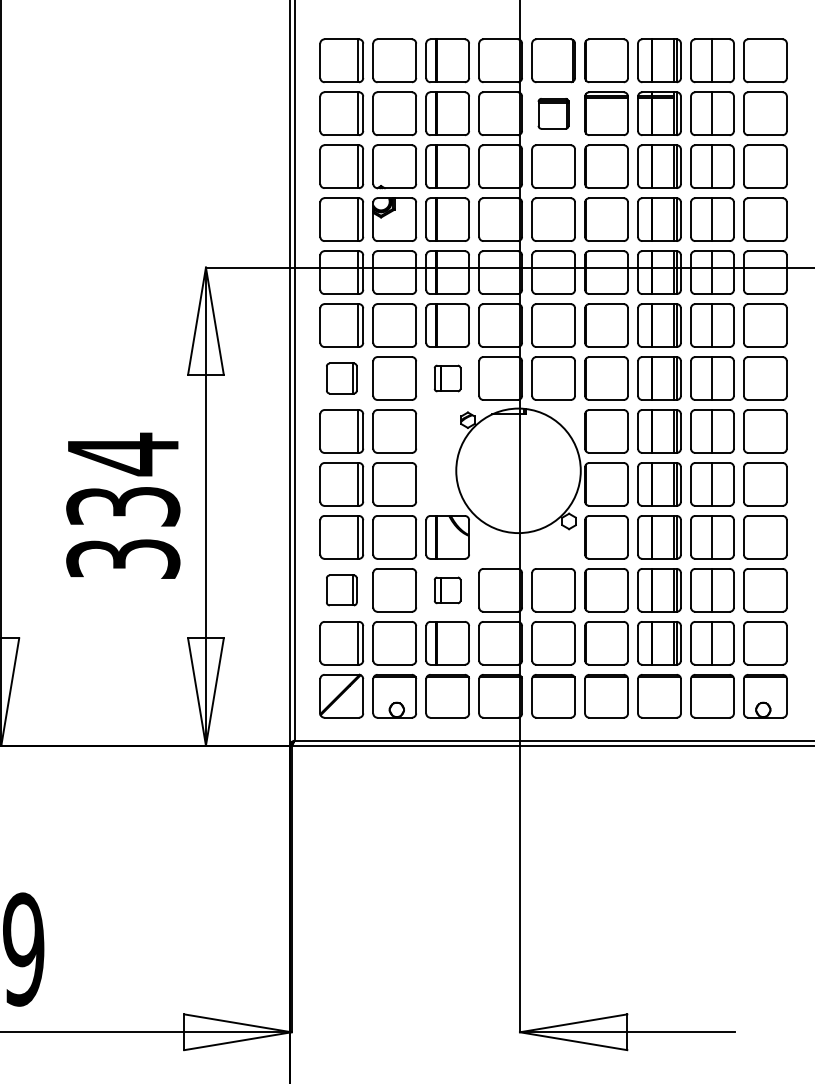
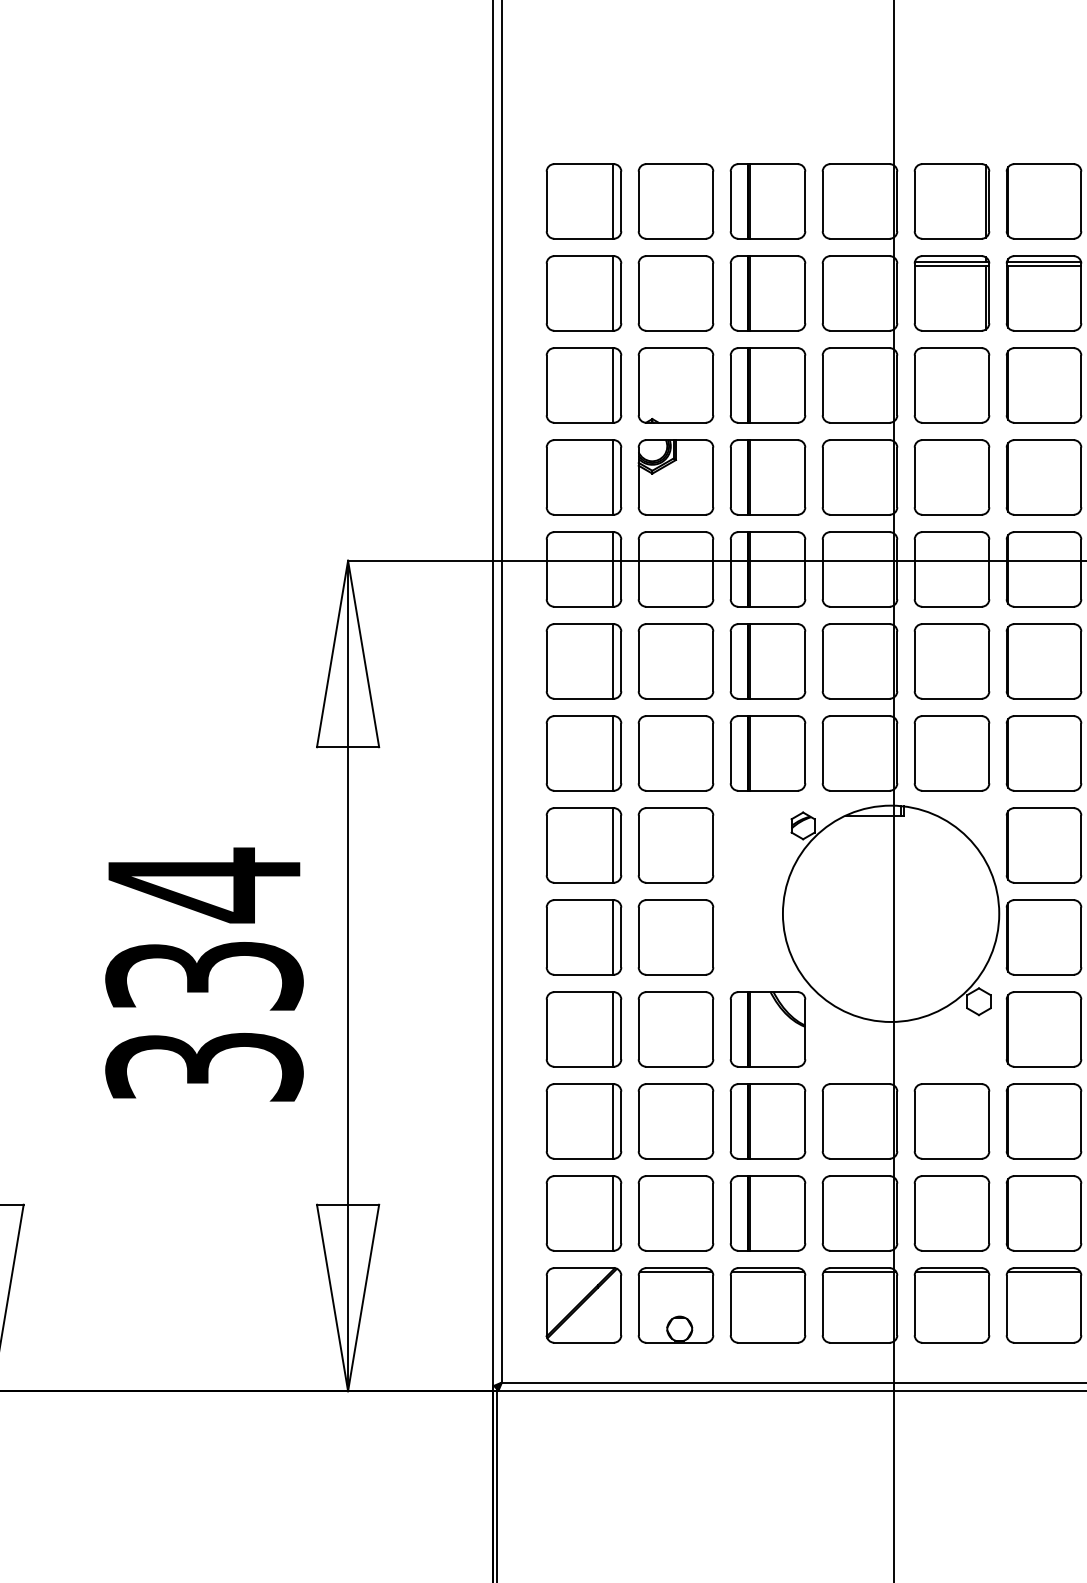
part: (553, 113) -> (951, 293), size x1.43
part: (341, 378) -> (583, 753), size x1.43
part: (447, 378) -> (767, 753), size x1.67
part: (341, 590) -> (583, 1121), size x1.43
part: (447, 590) -> (767, 1121), size x1.67

